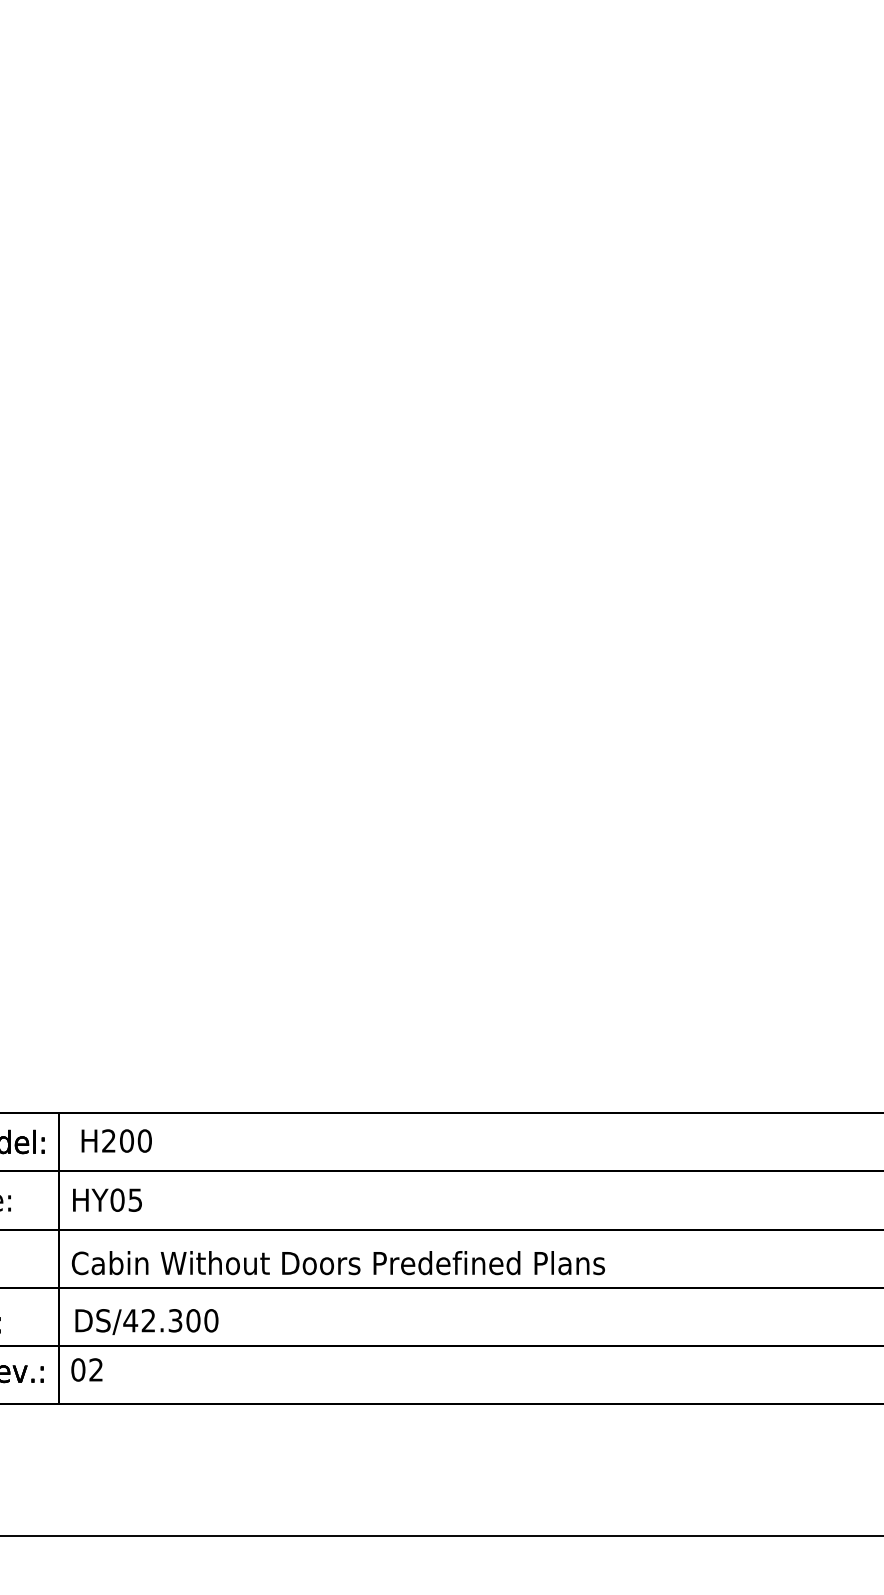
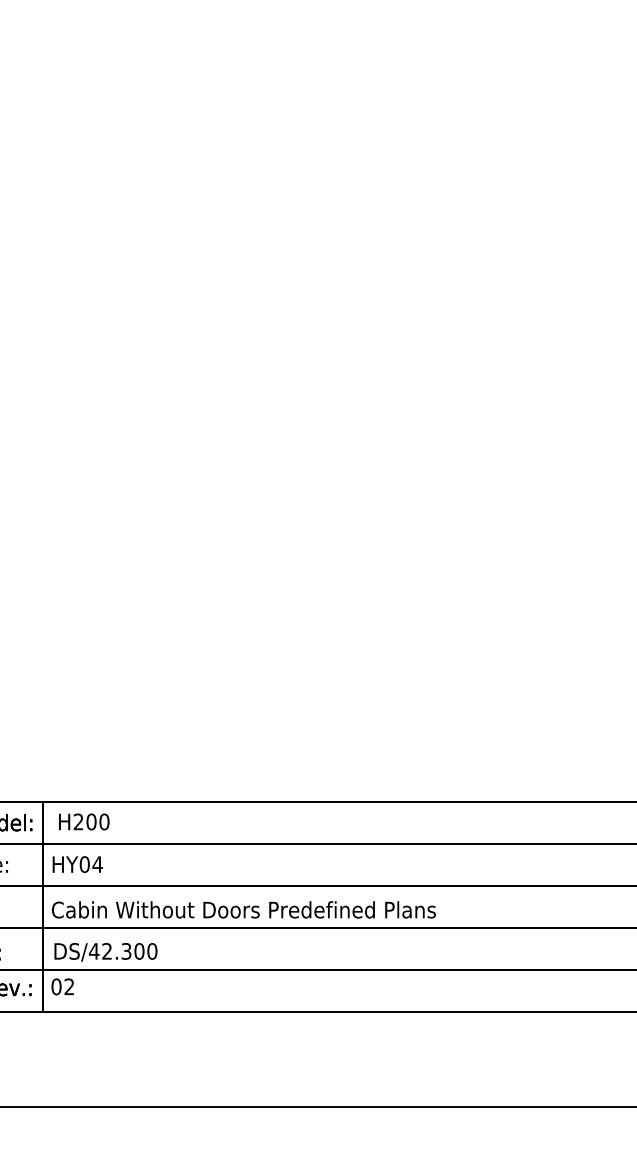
text: (135, 1200) -> (97, 864), HY05 -> HY04

